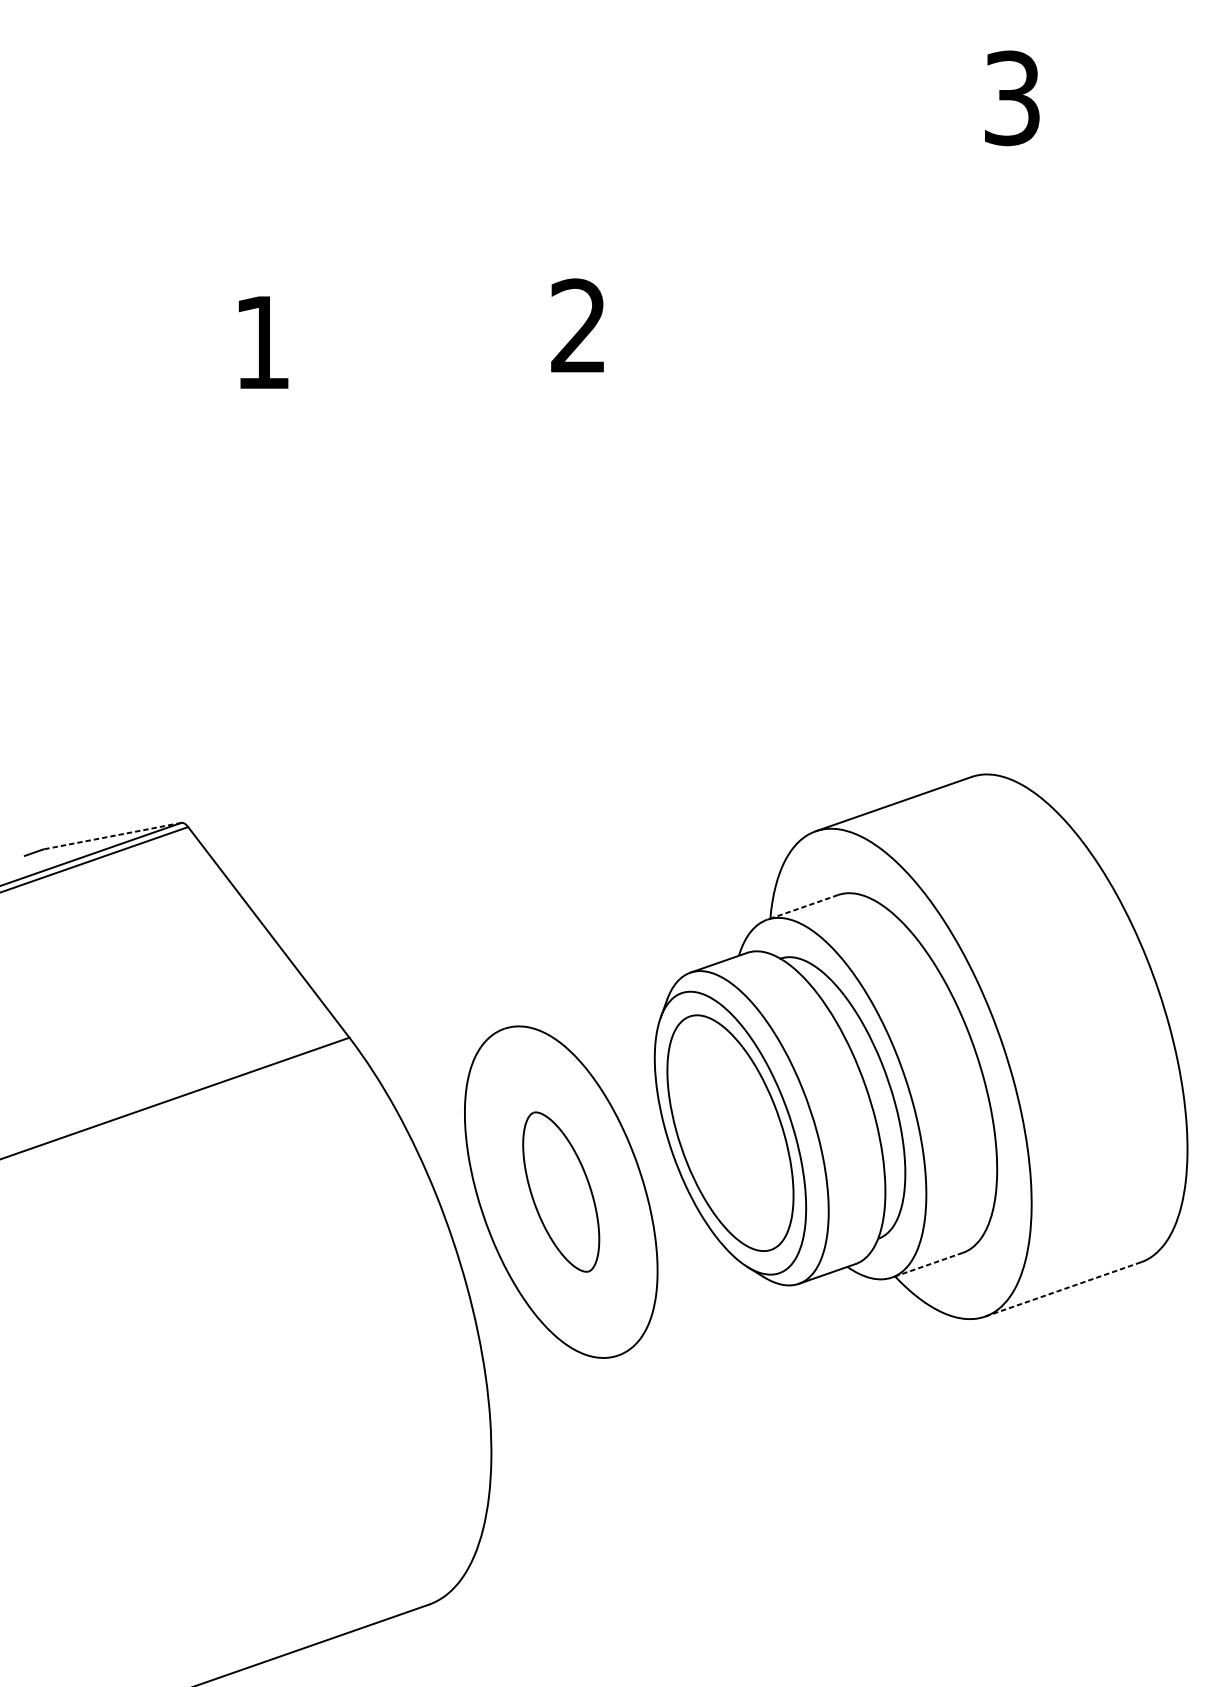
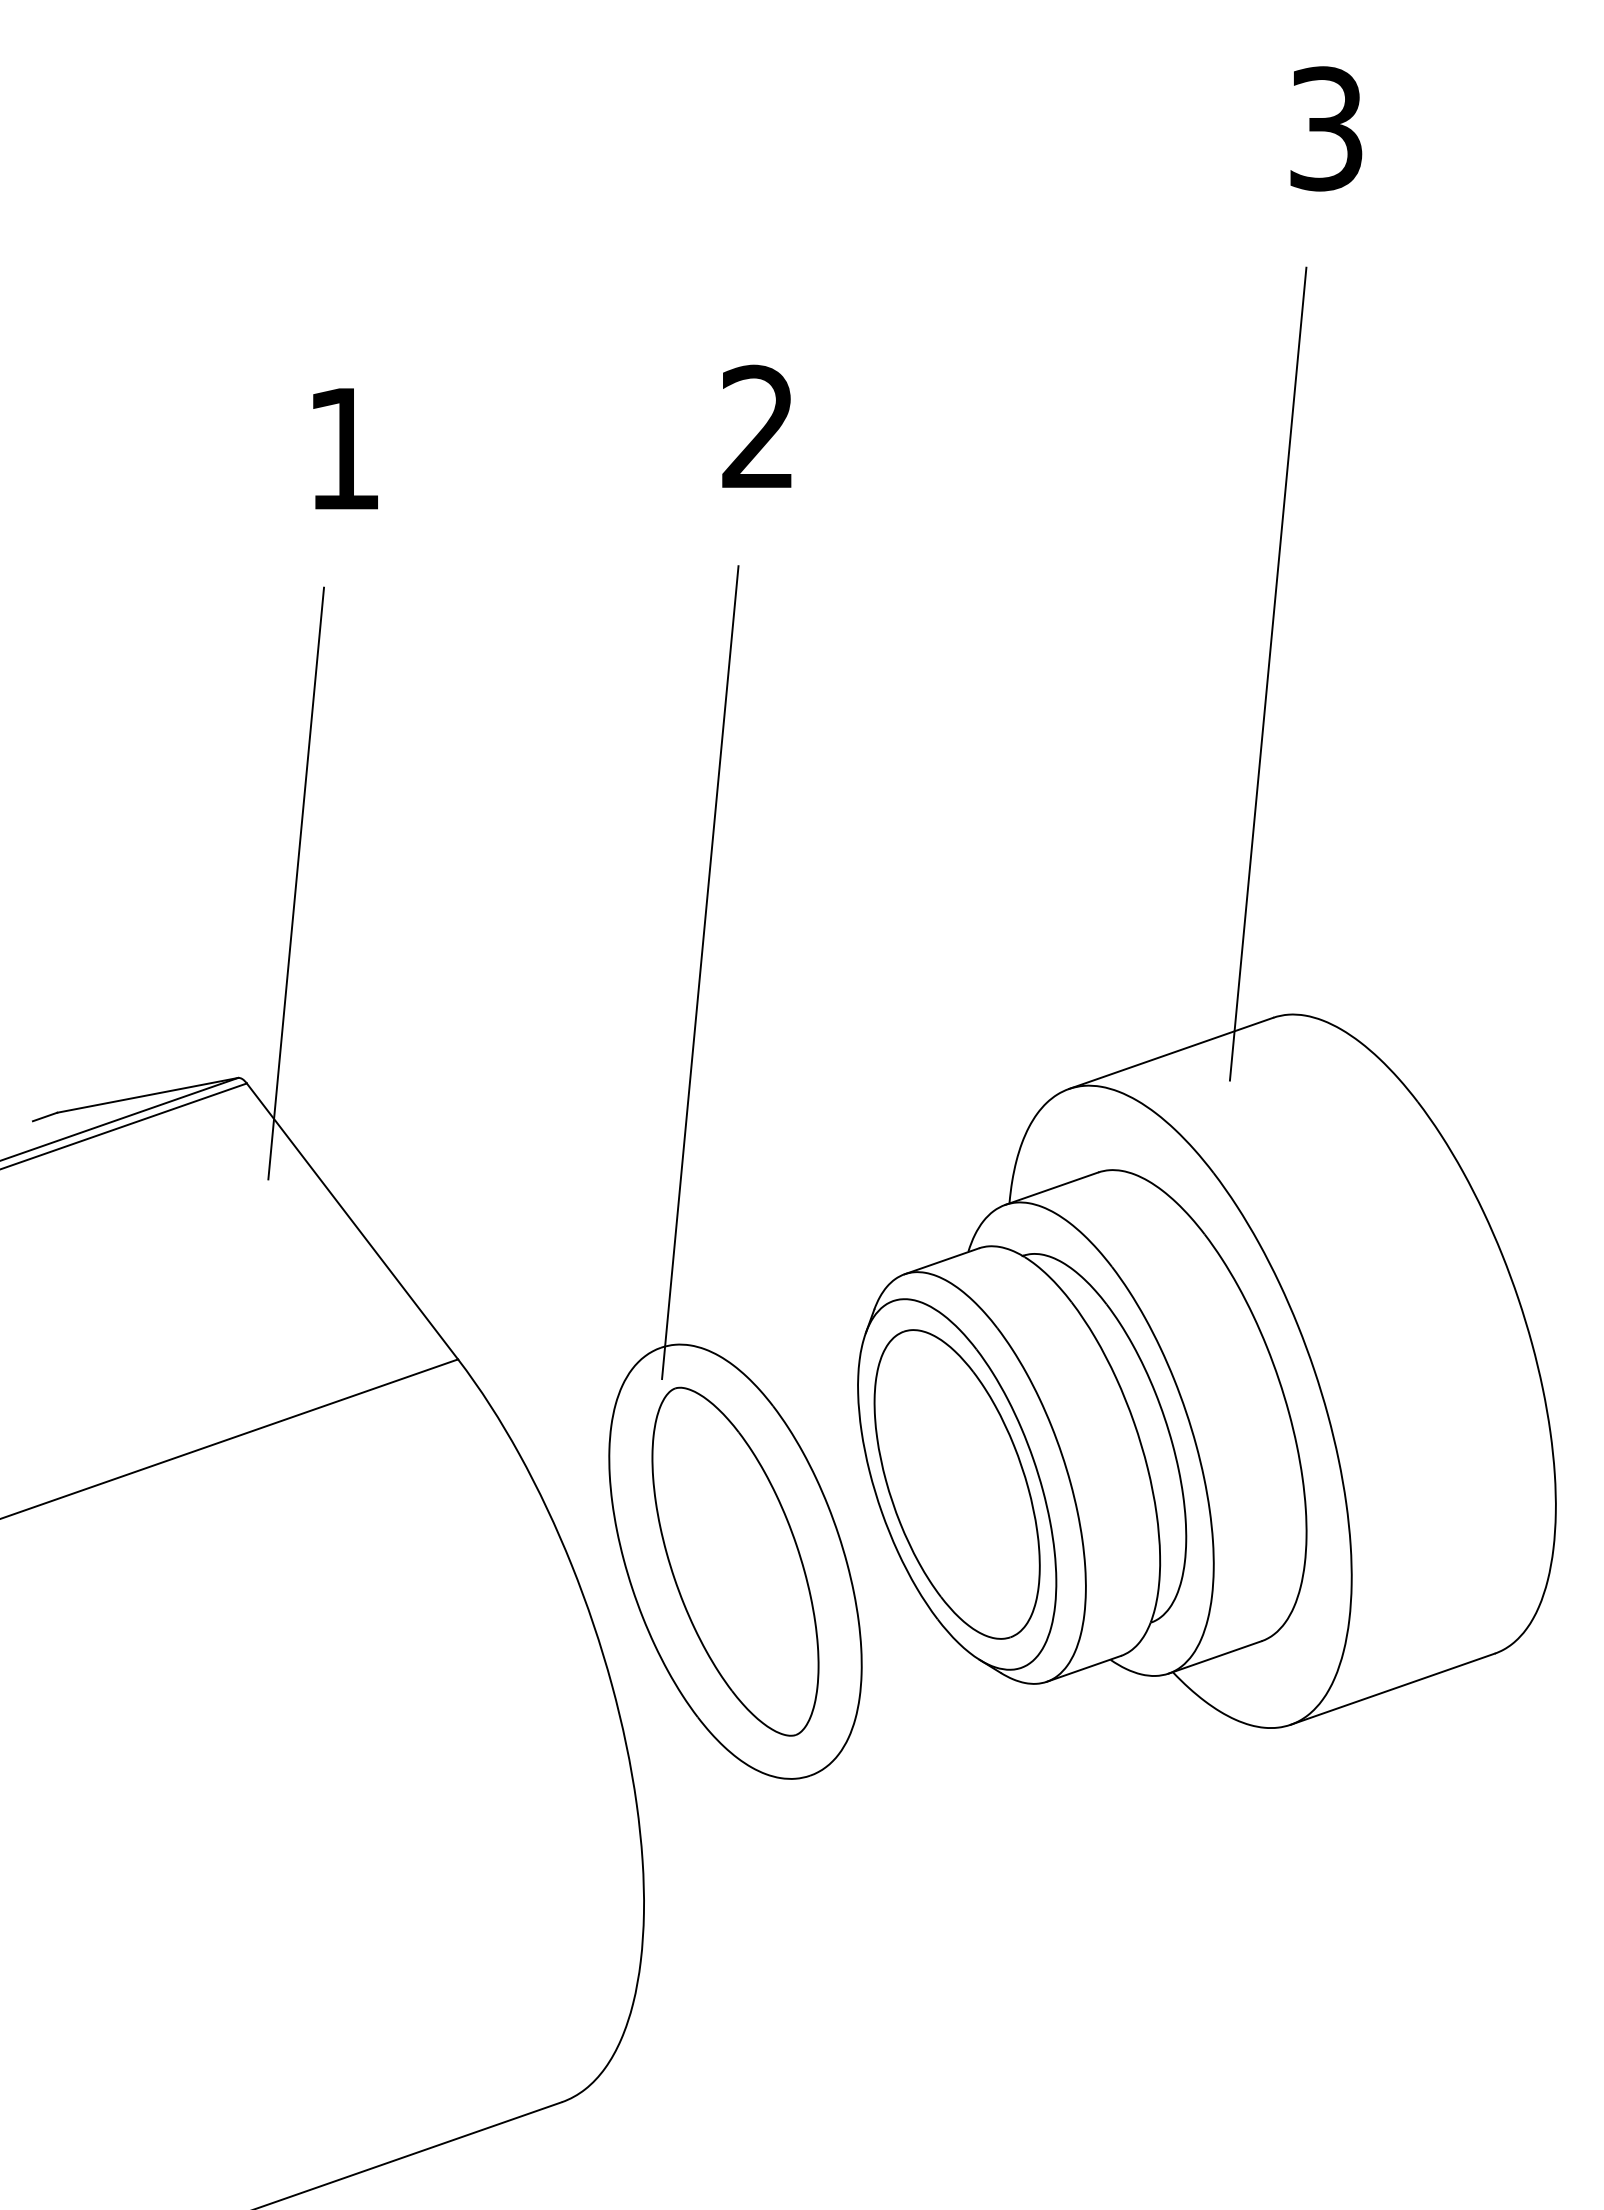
line: (967, 514) -> (1267, 673), added
line: (226, 674) -> (296, 883), added
line: (534, 742) -> (700, 972), added
line: (112, 836) -> (147, 1095), dashed -> solid
line: (802, 907) -> (1051, 1188), dashed -> solid
part: (561, 1191) -> (735, 1561), size x1.67
line: (926, 1265) -> (1214, 1657), dashed -> solid
line: (1062, 1289) -> (1392, 1689), dashed -> solid

